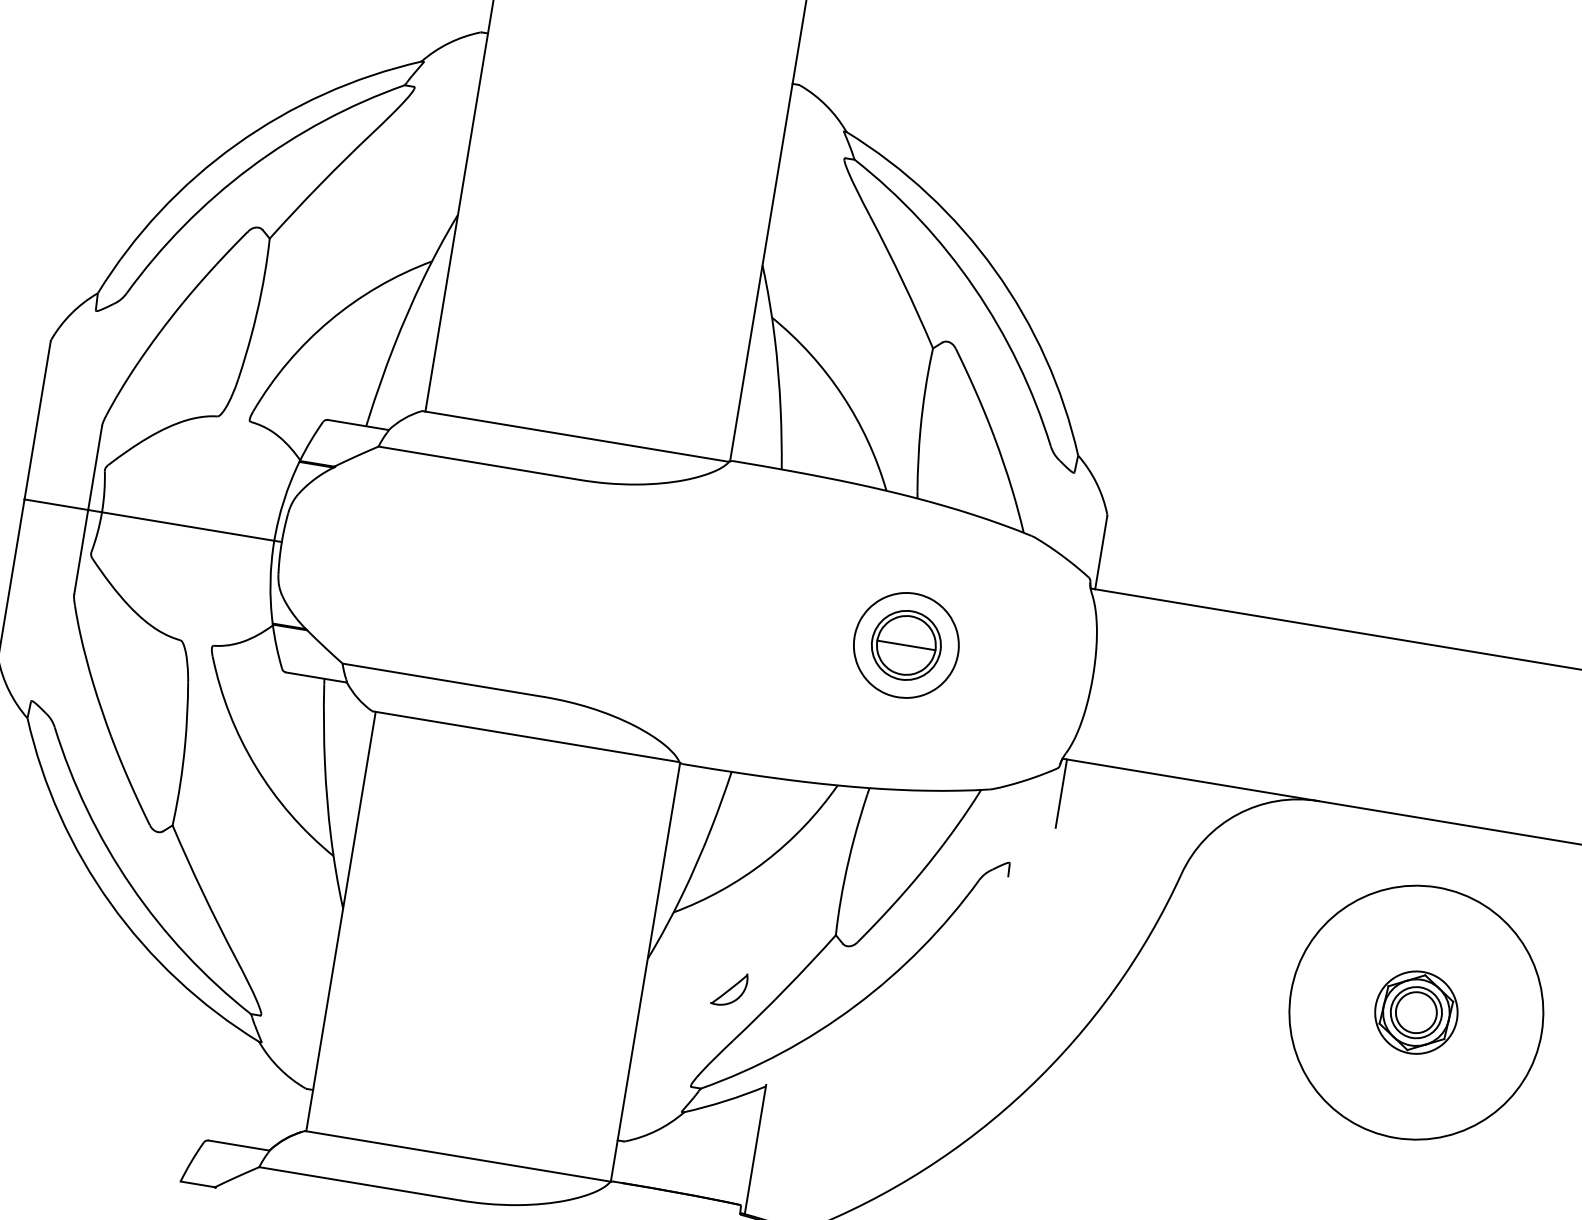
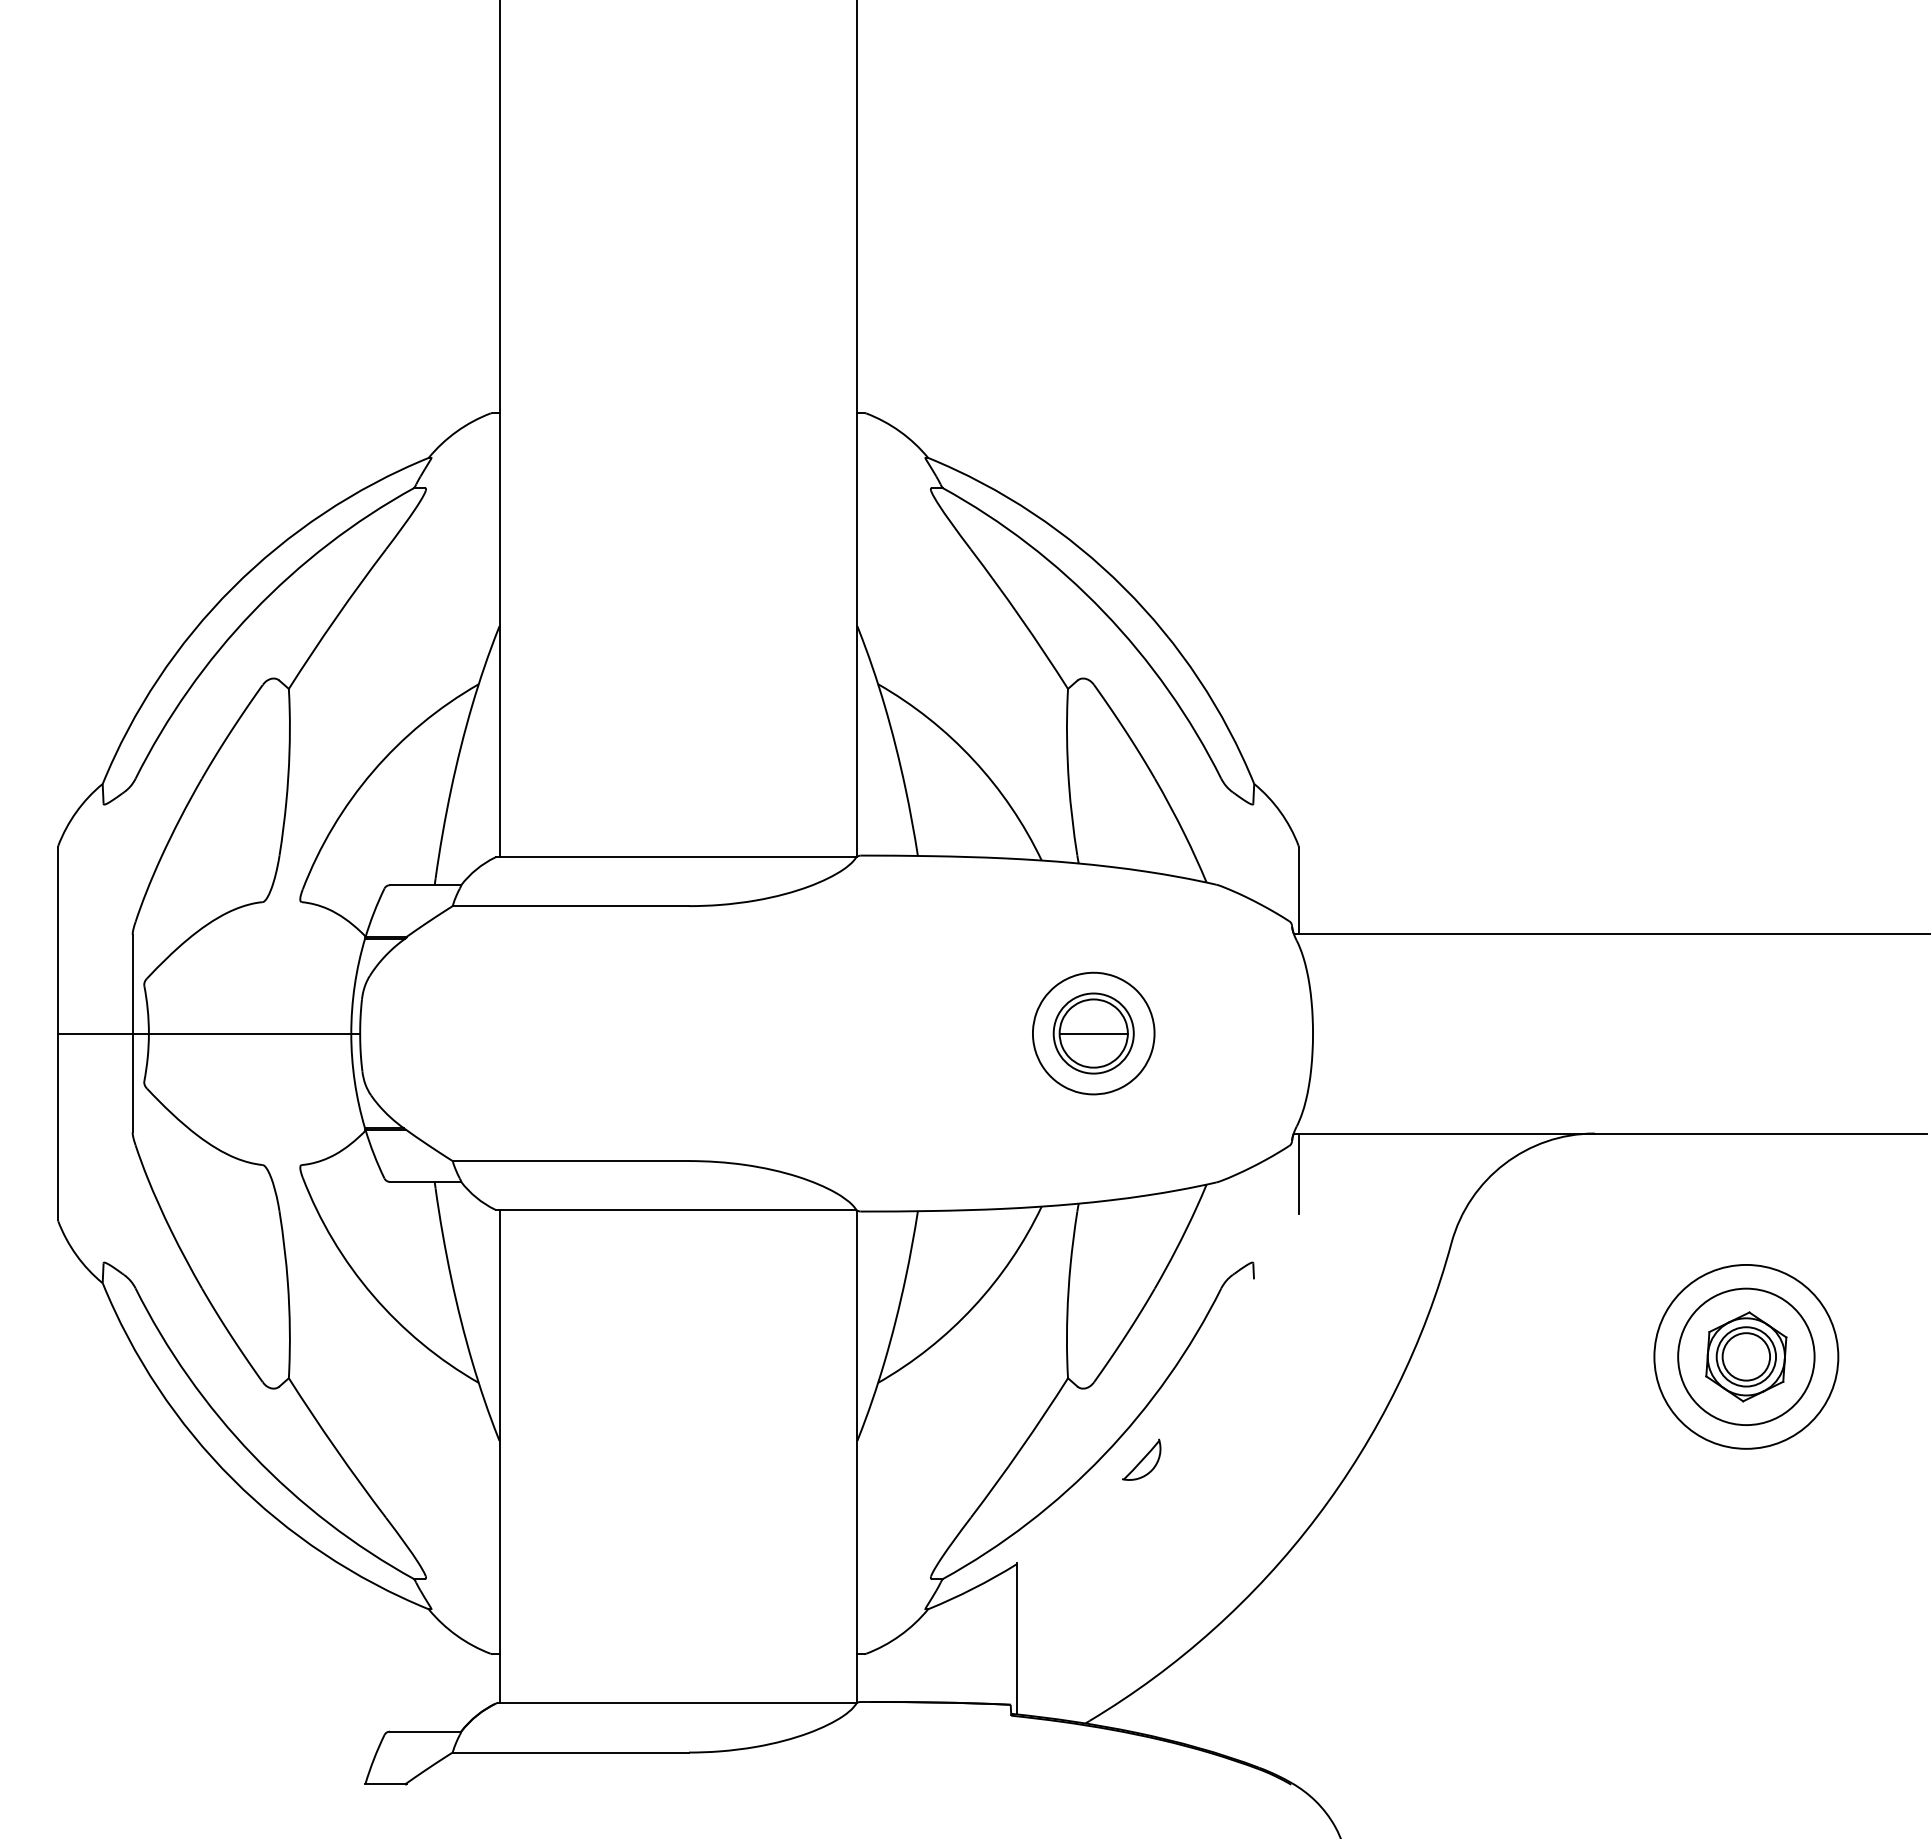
part: (729, 988) -> (1141, 1459), moved
circle: (1416, 1012) -> (1746, 1356), size x0.62
circle: (1416, 1012) -> (1746, 1356), size x1.43

